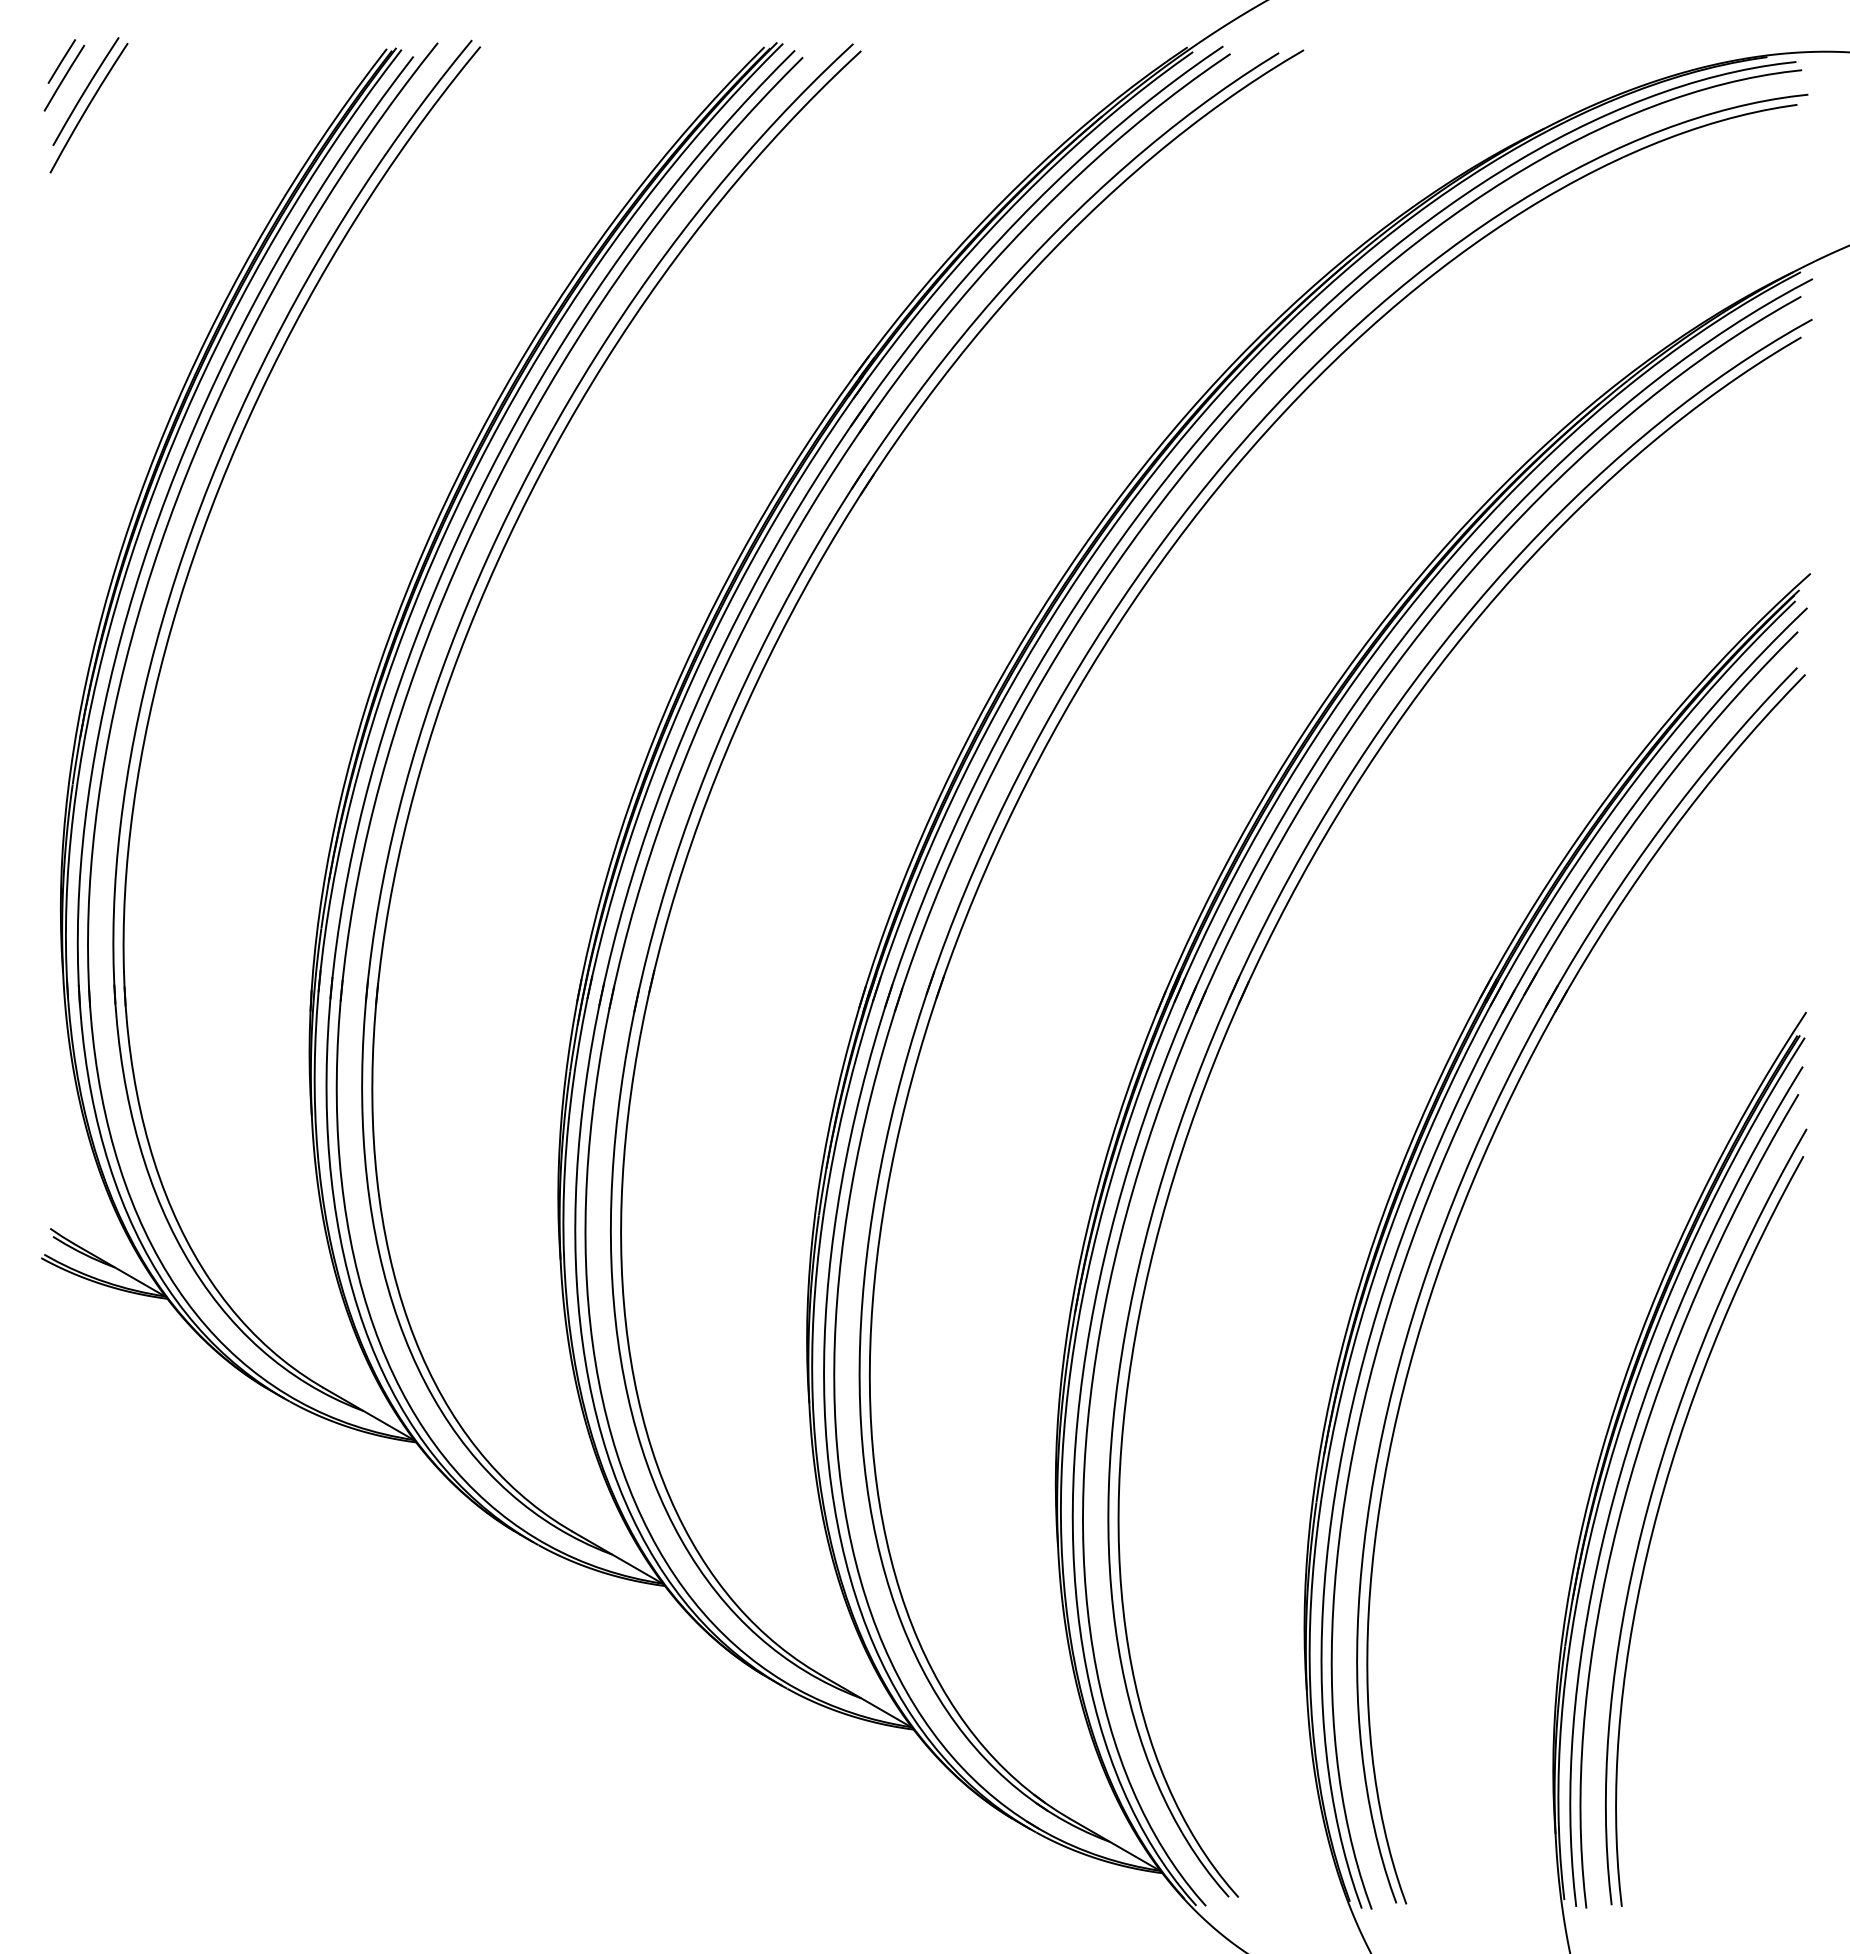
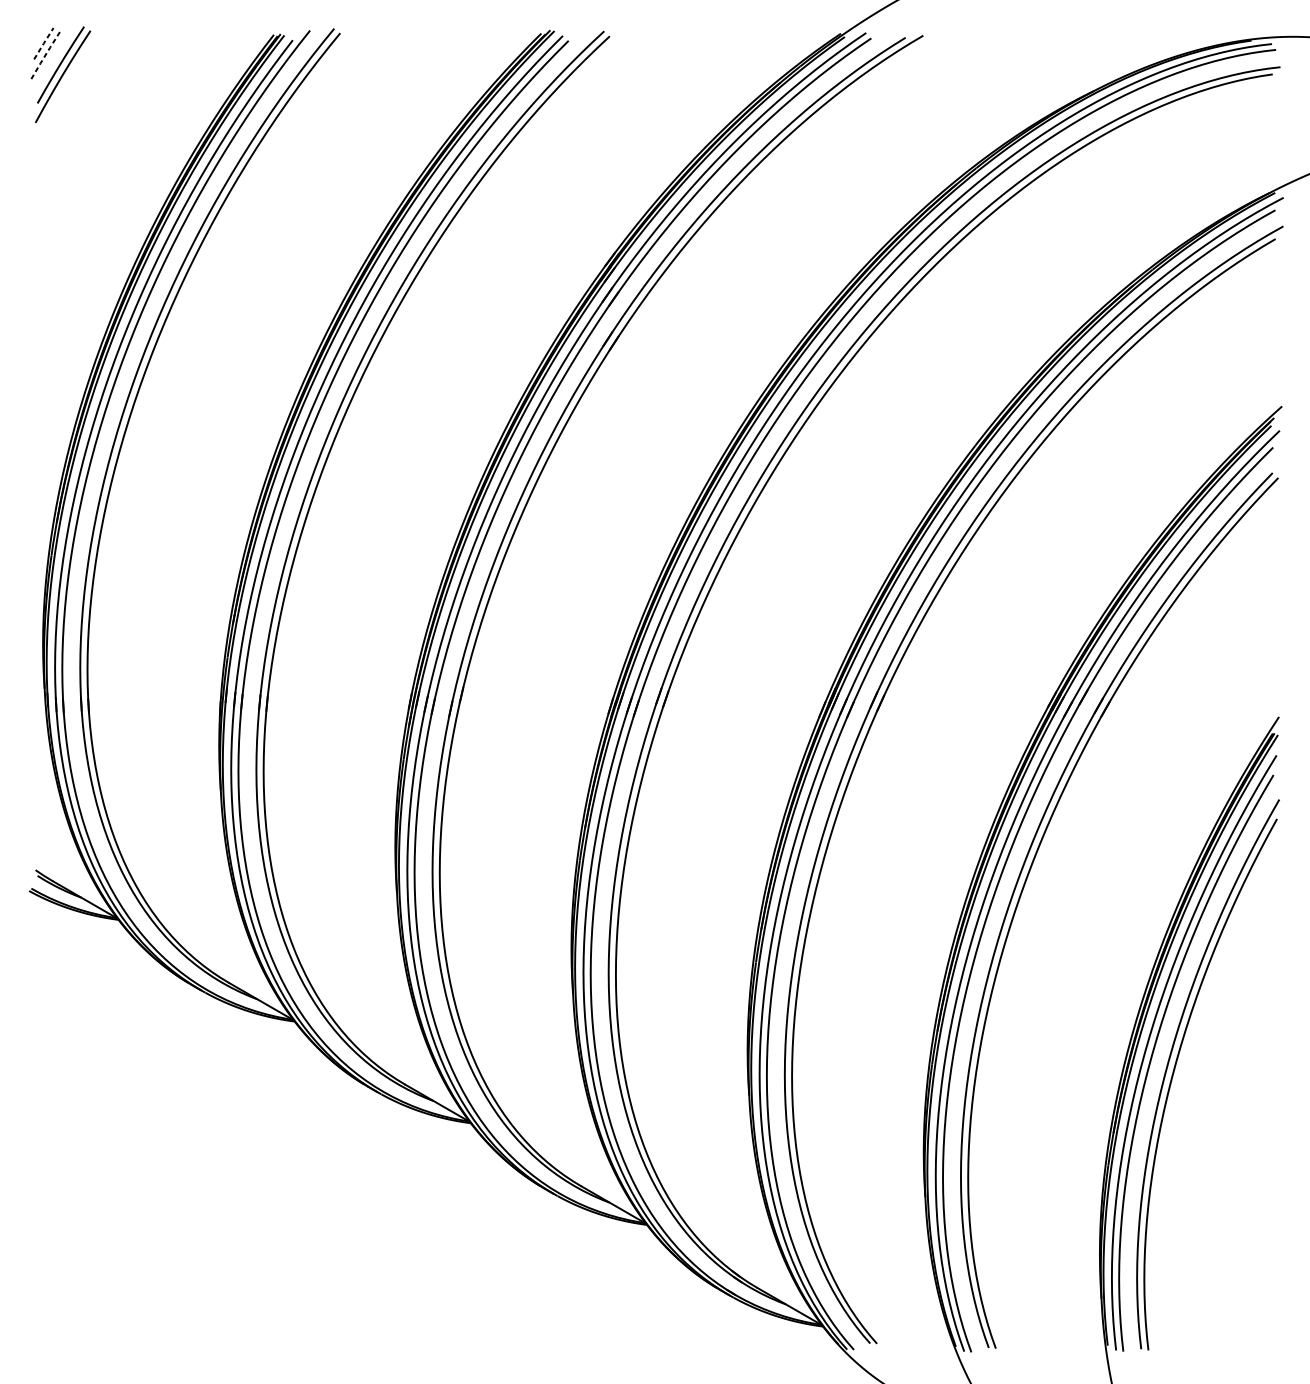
line: (61, 61) -> (43, 43), solid -> dashed
line: (64, 78) -> (45, 55), solid -> dashed

